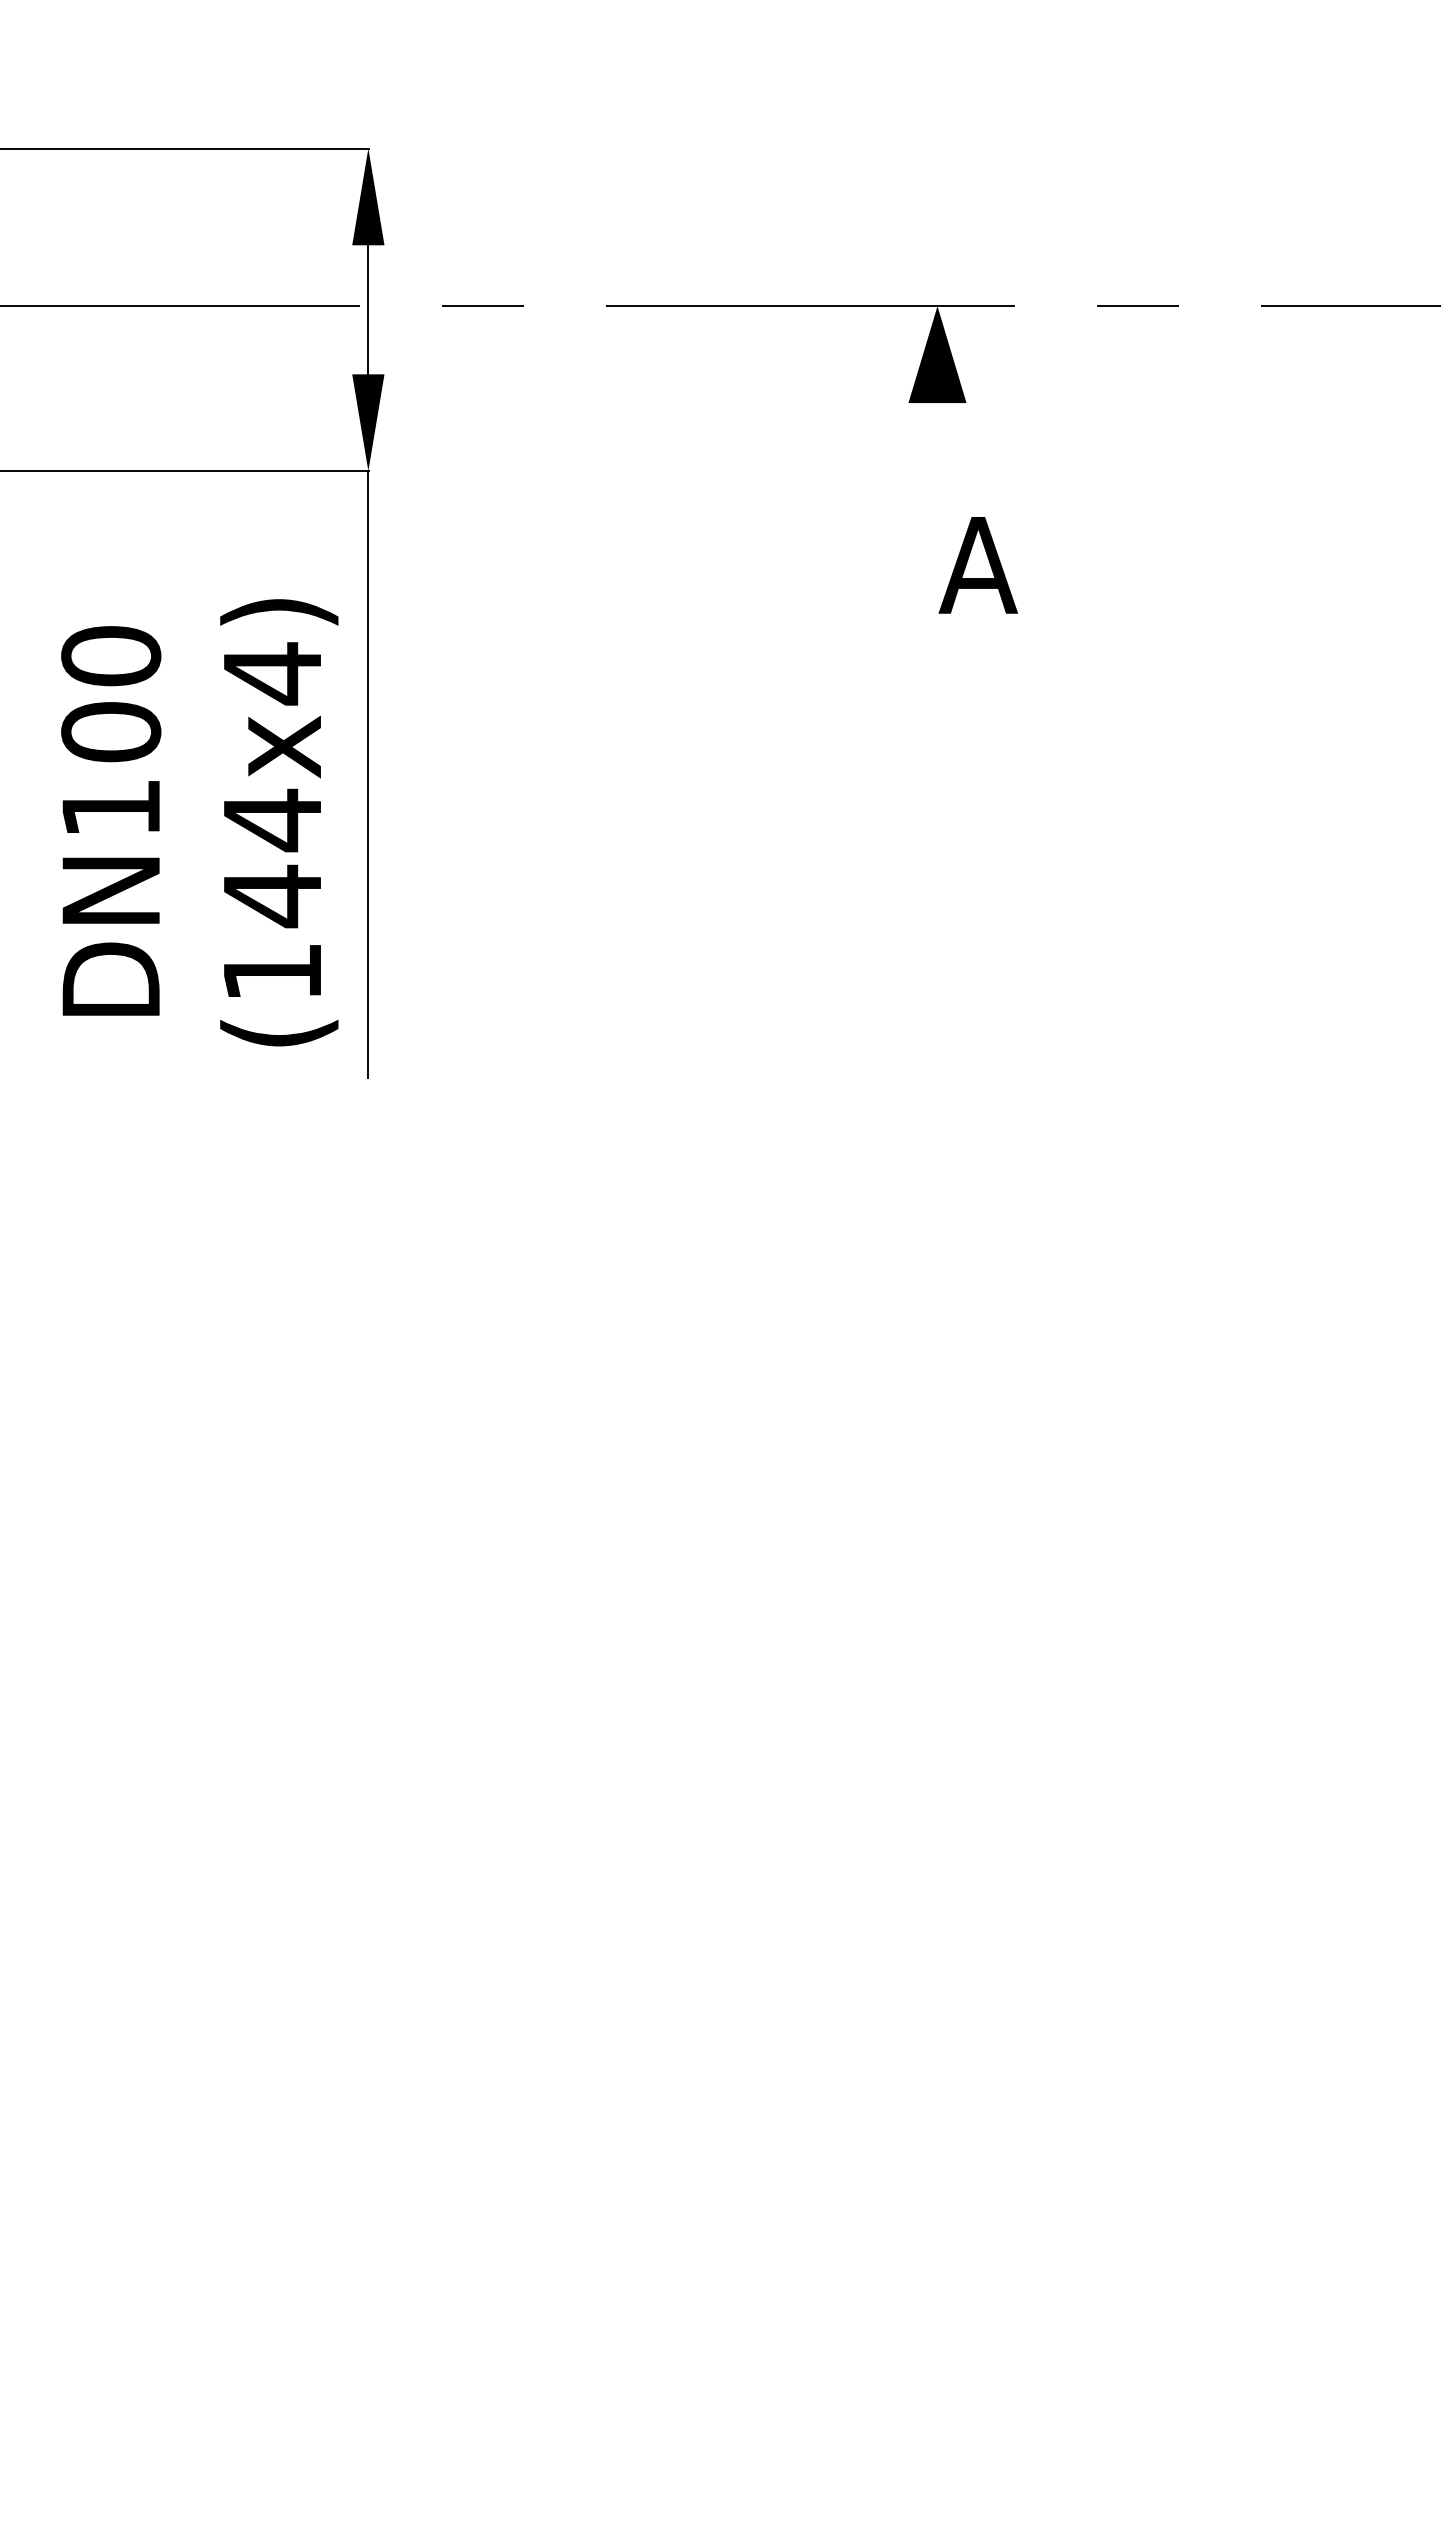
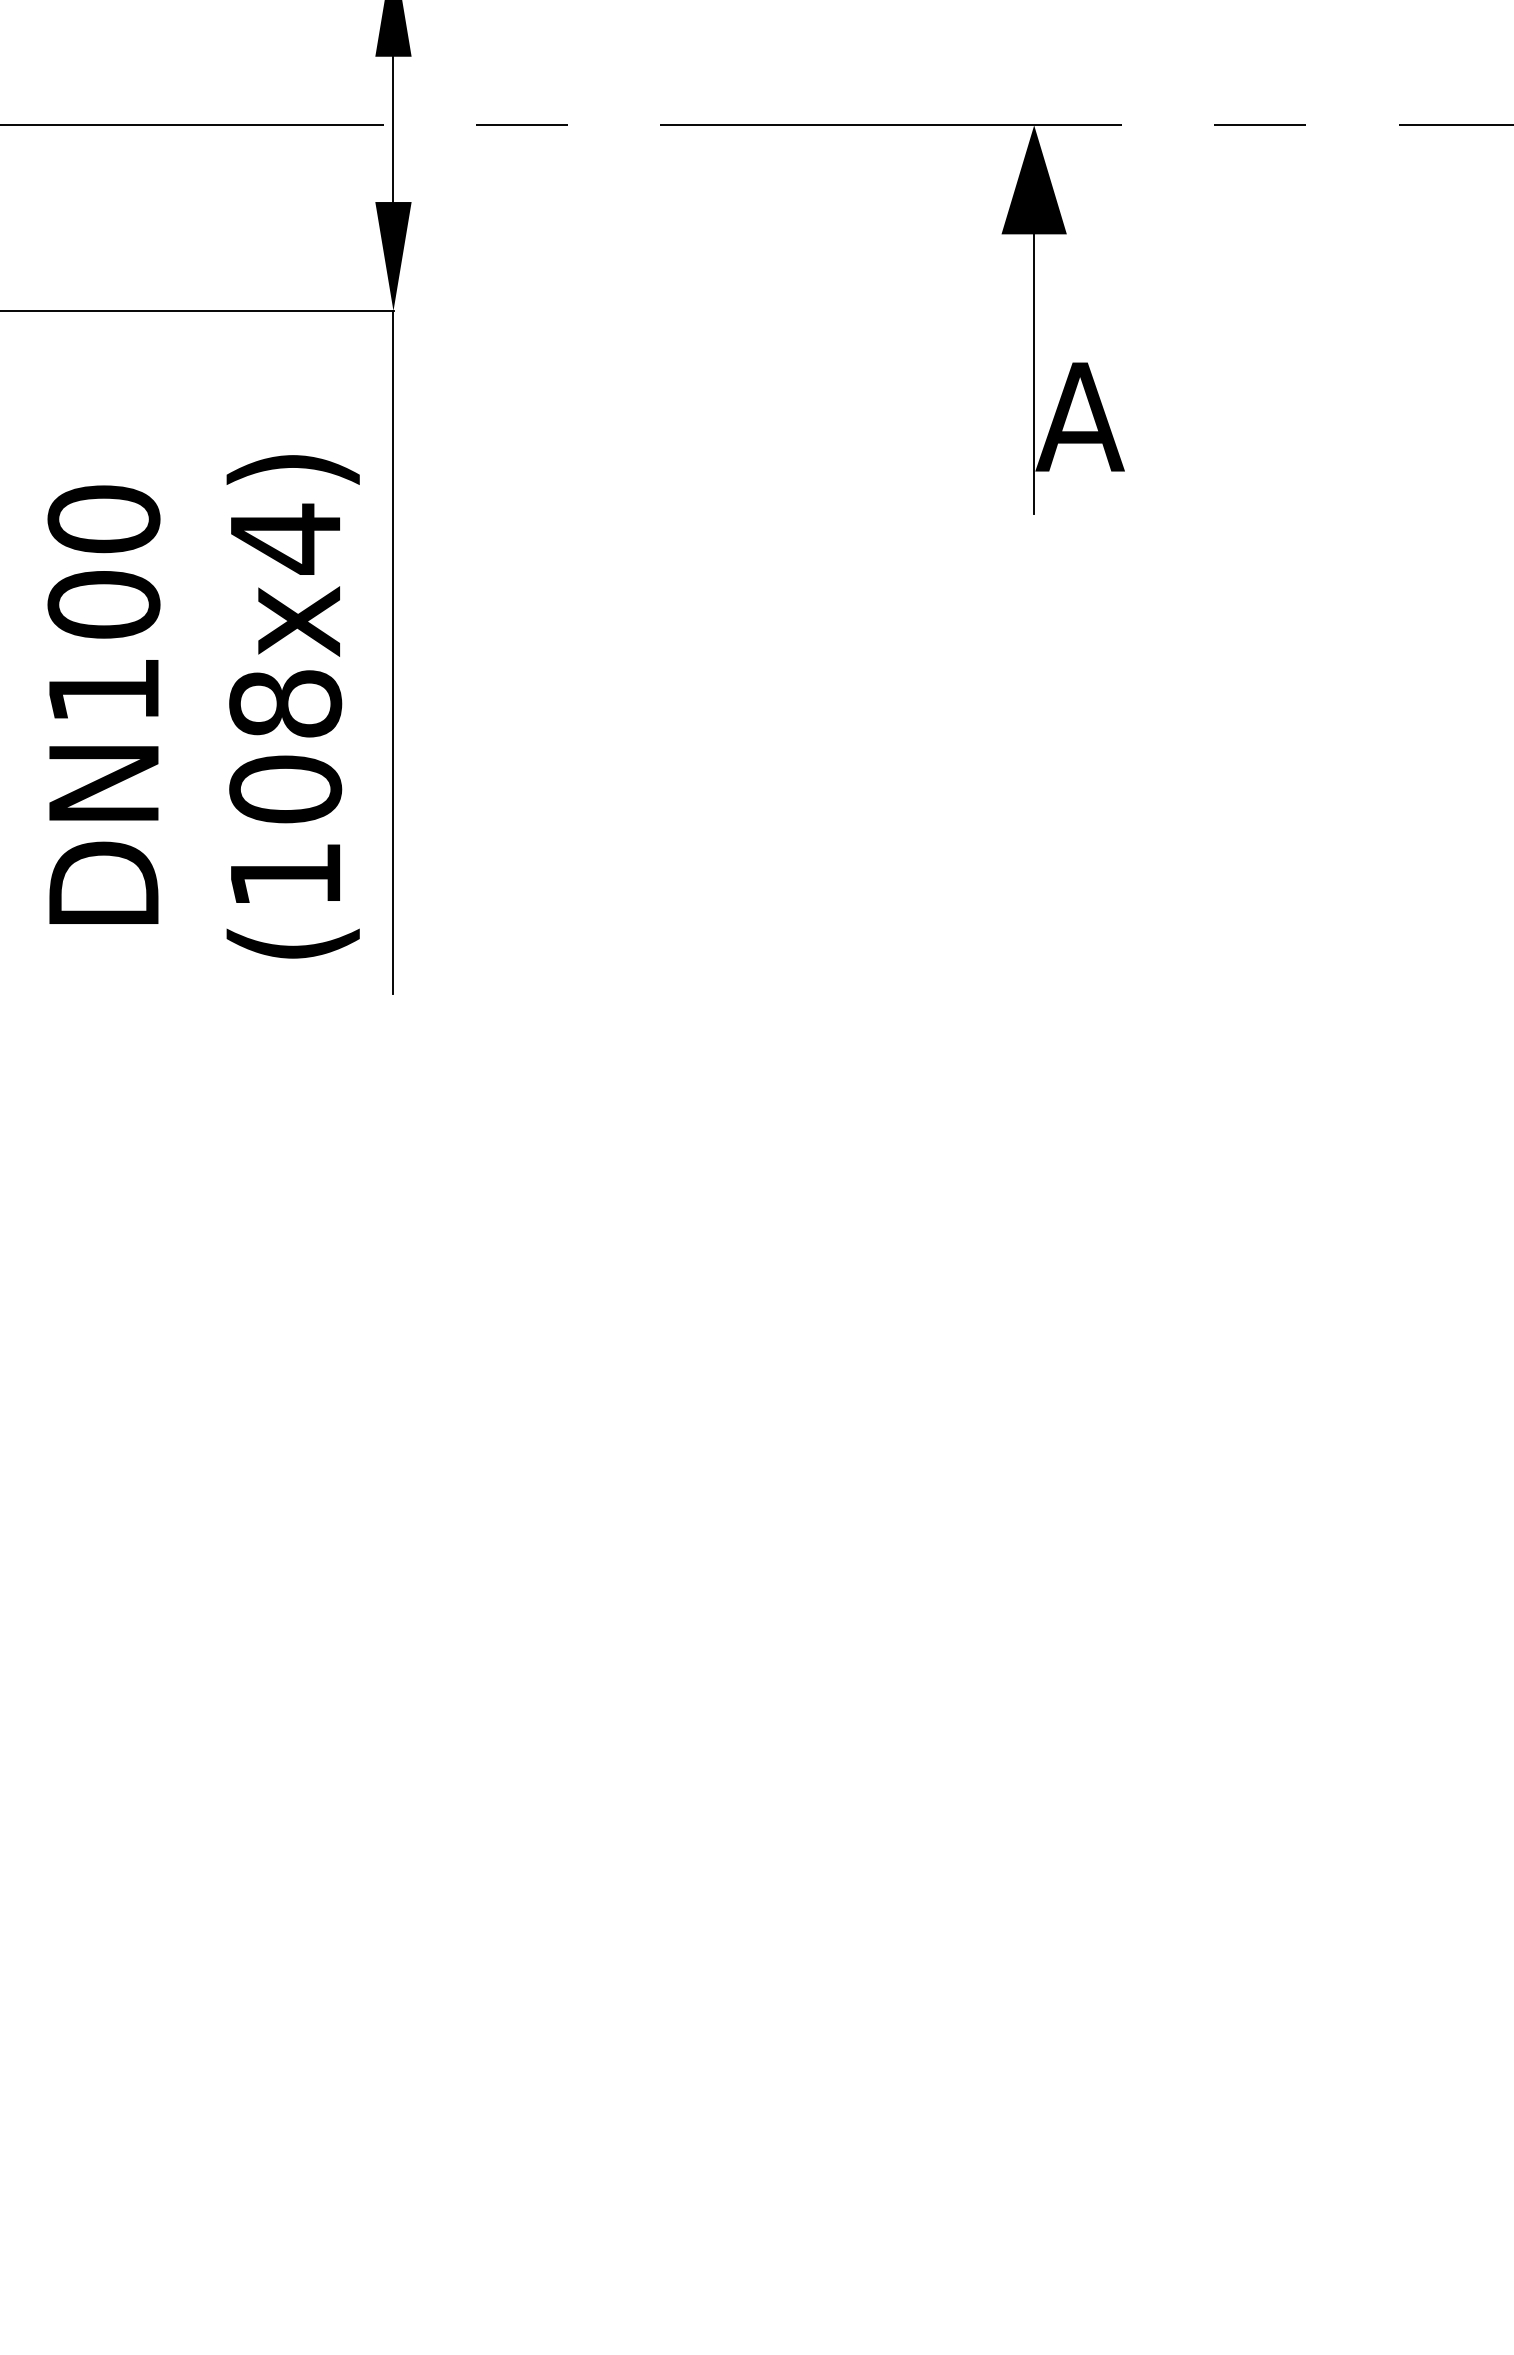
line: (937, 527) -> (1034, 374), added
text: (272, 858) -> (285, 747), (144x4) -> (108x4)

